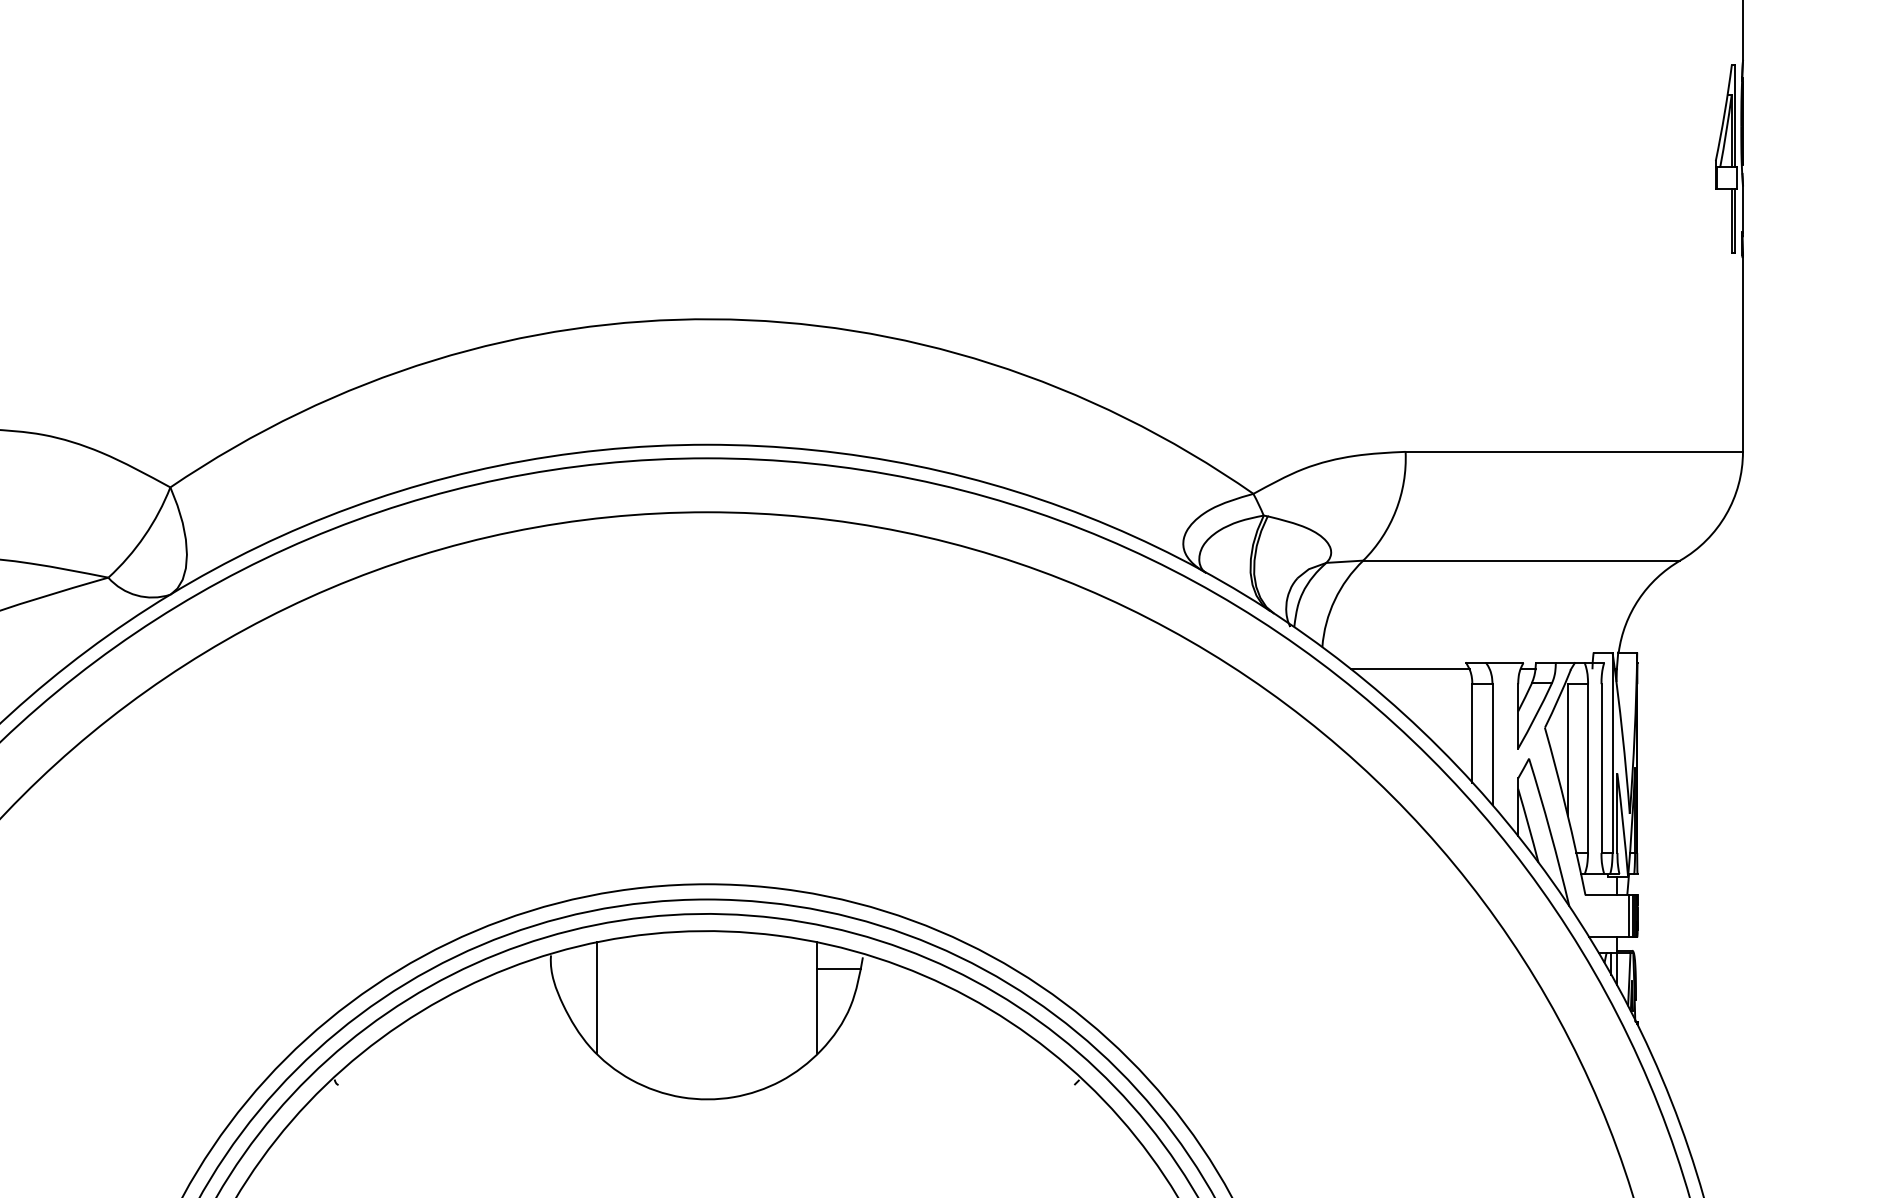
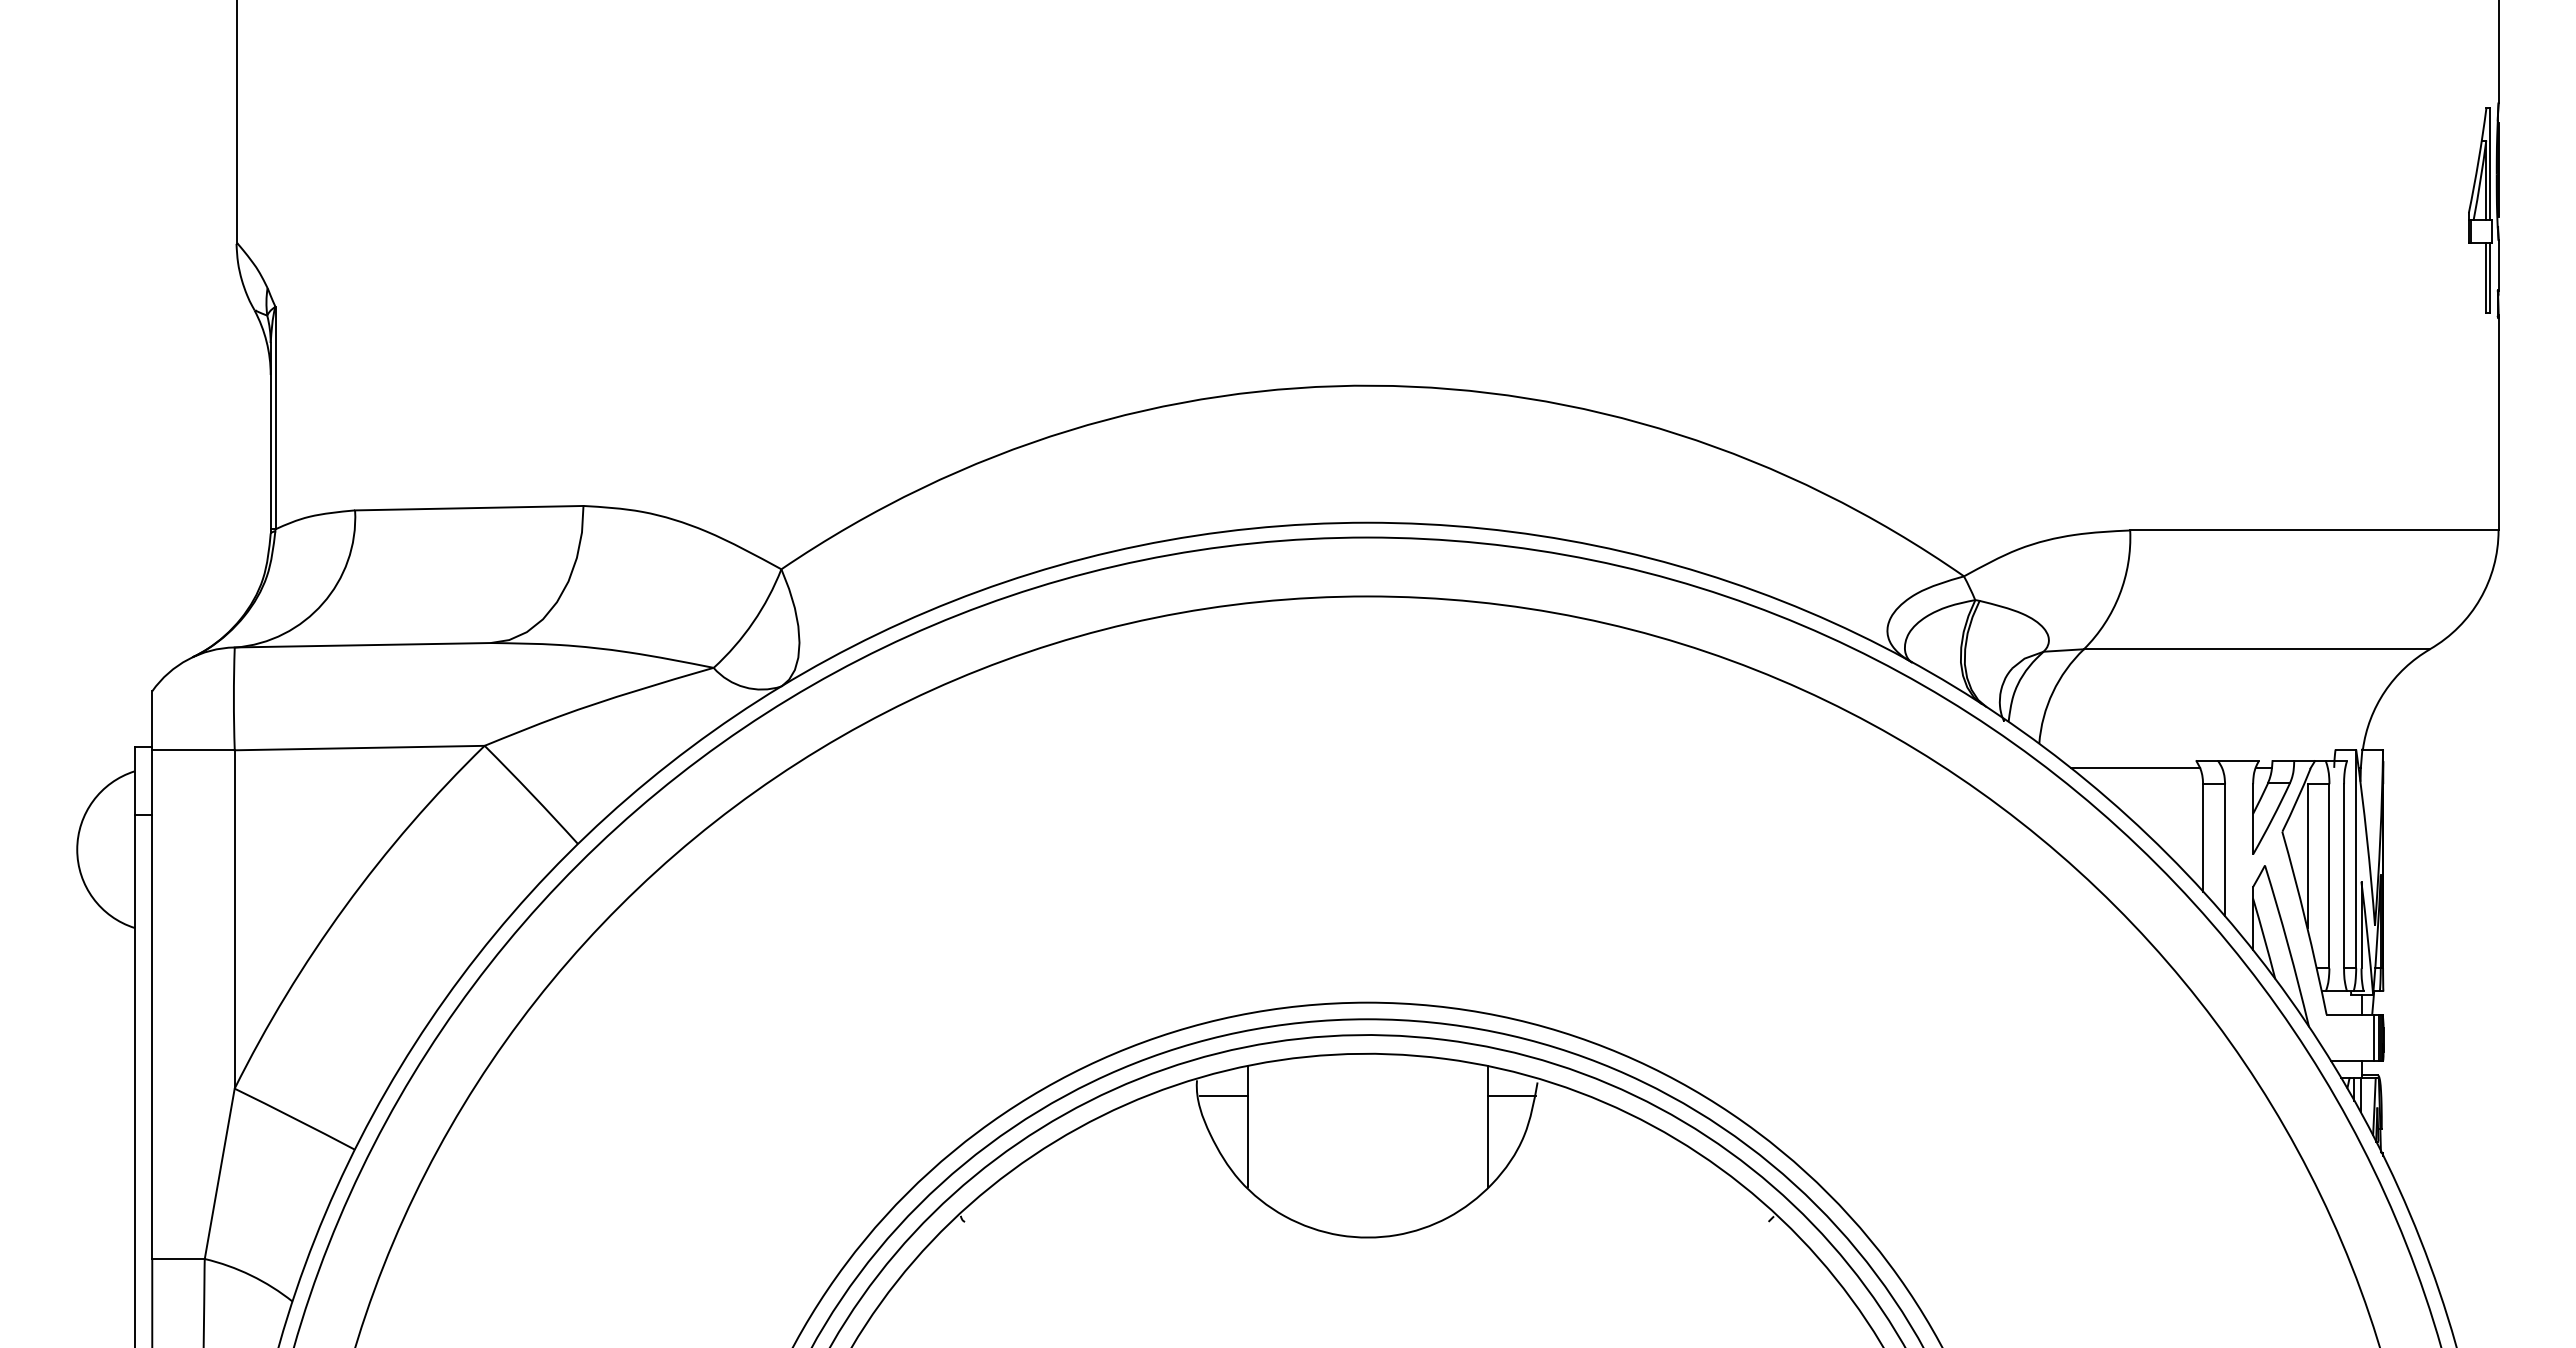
line: (575, 969) -> (1223, 1095), added

